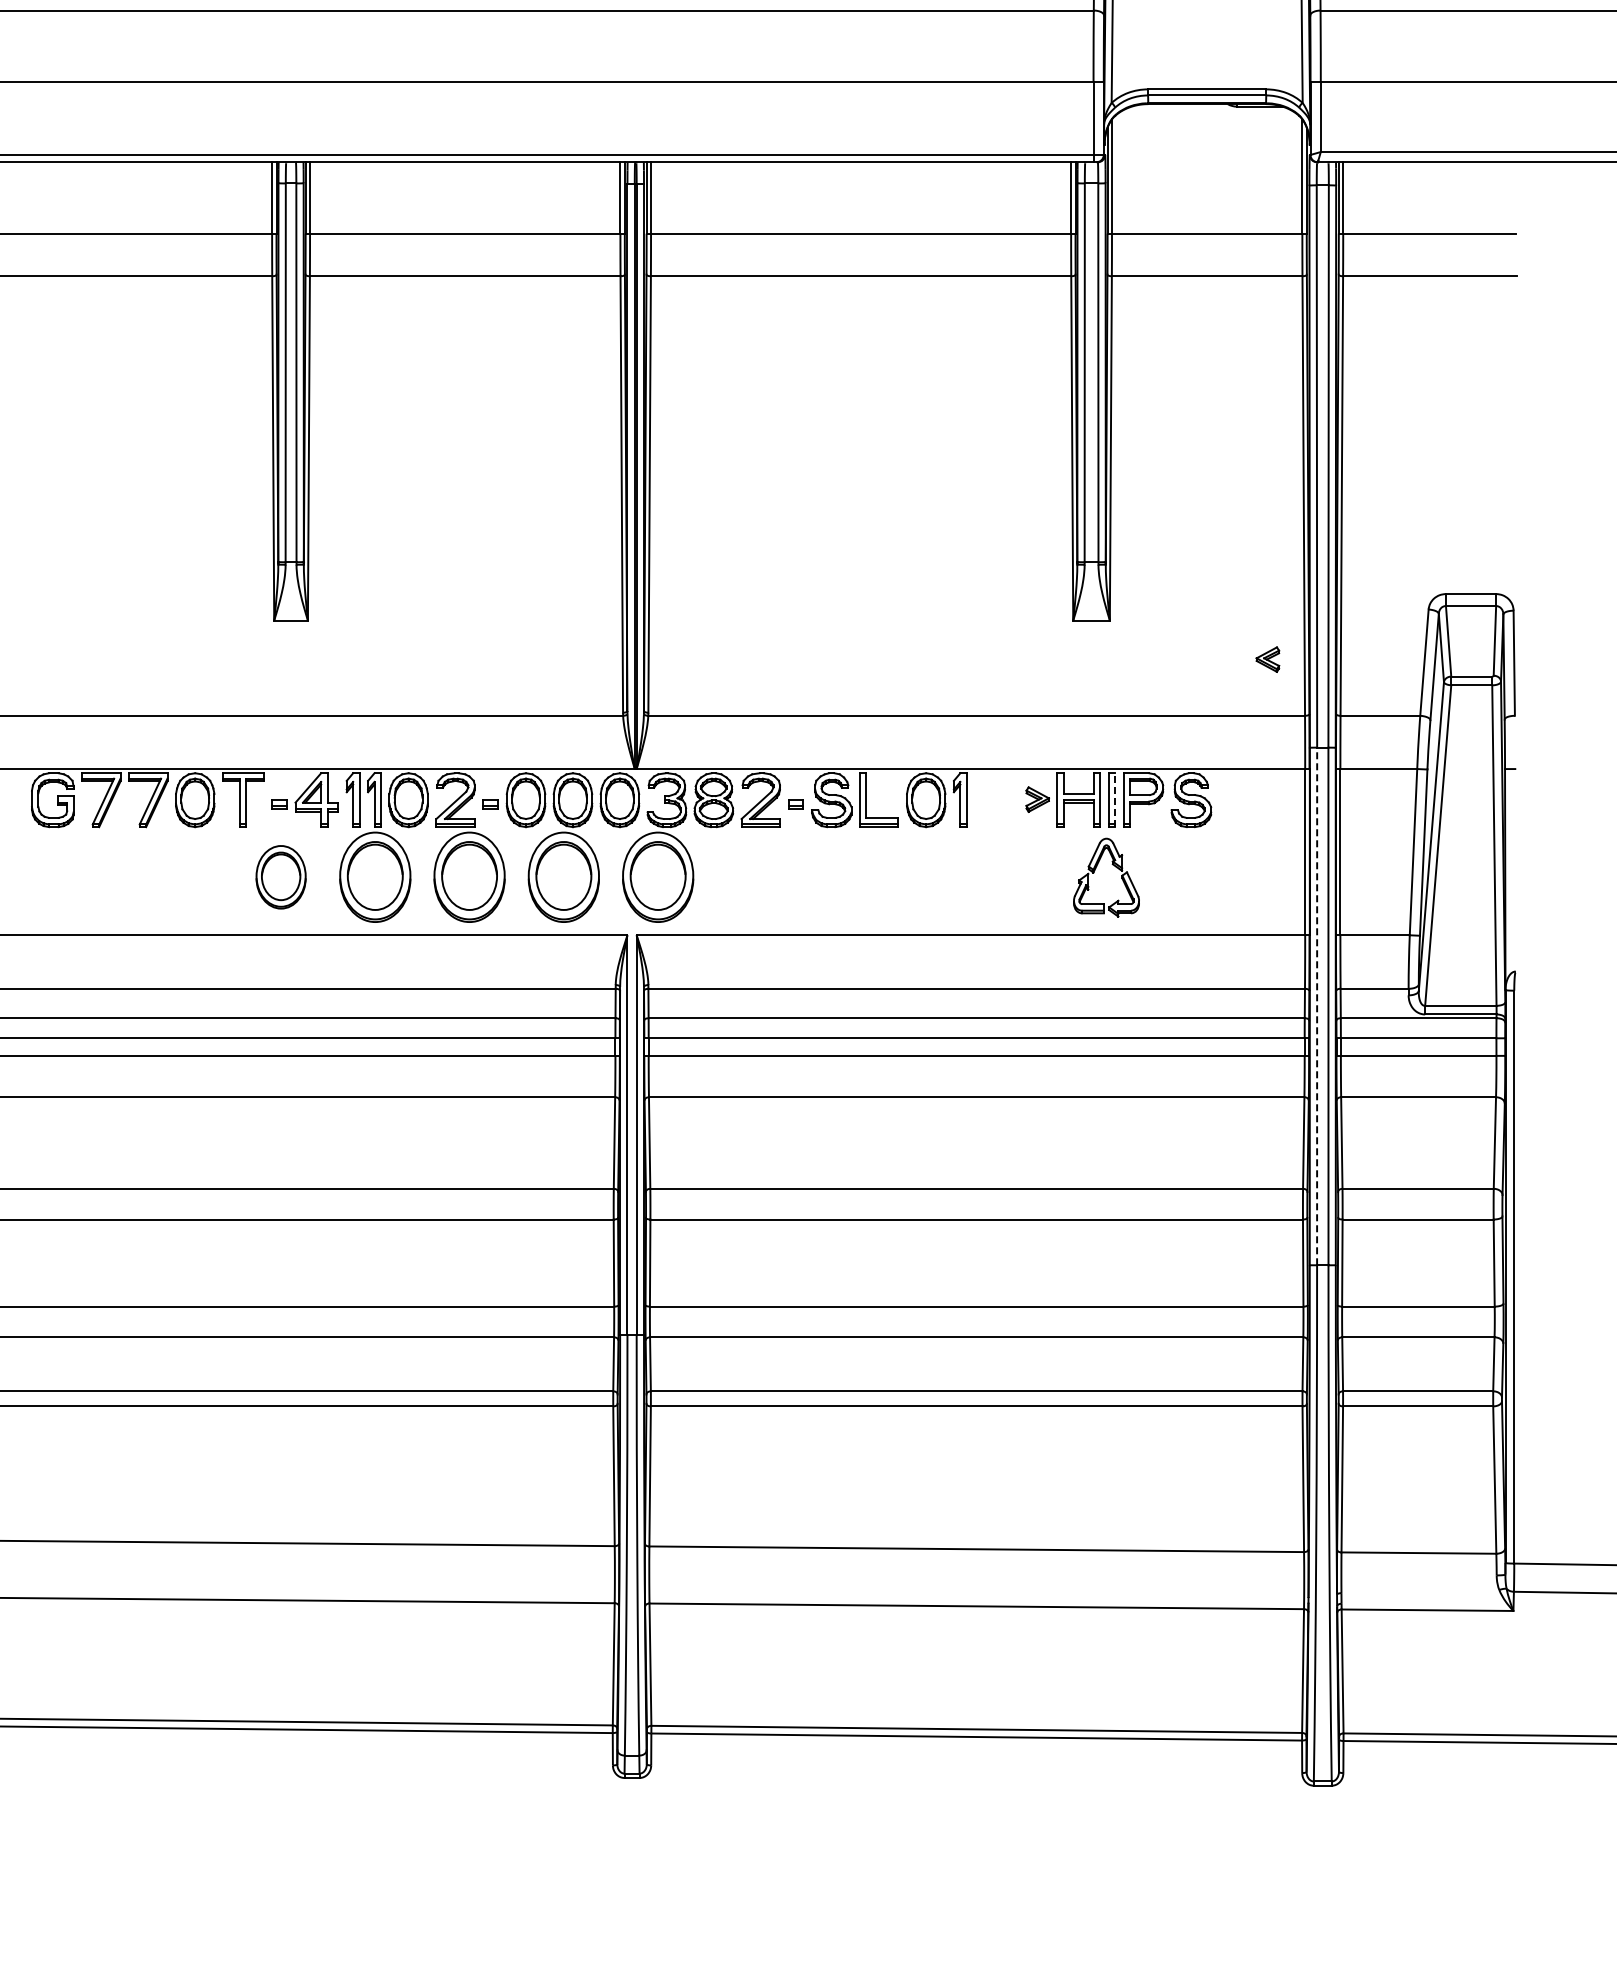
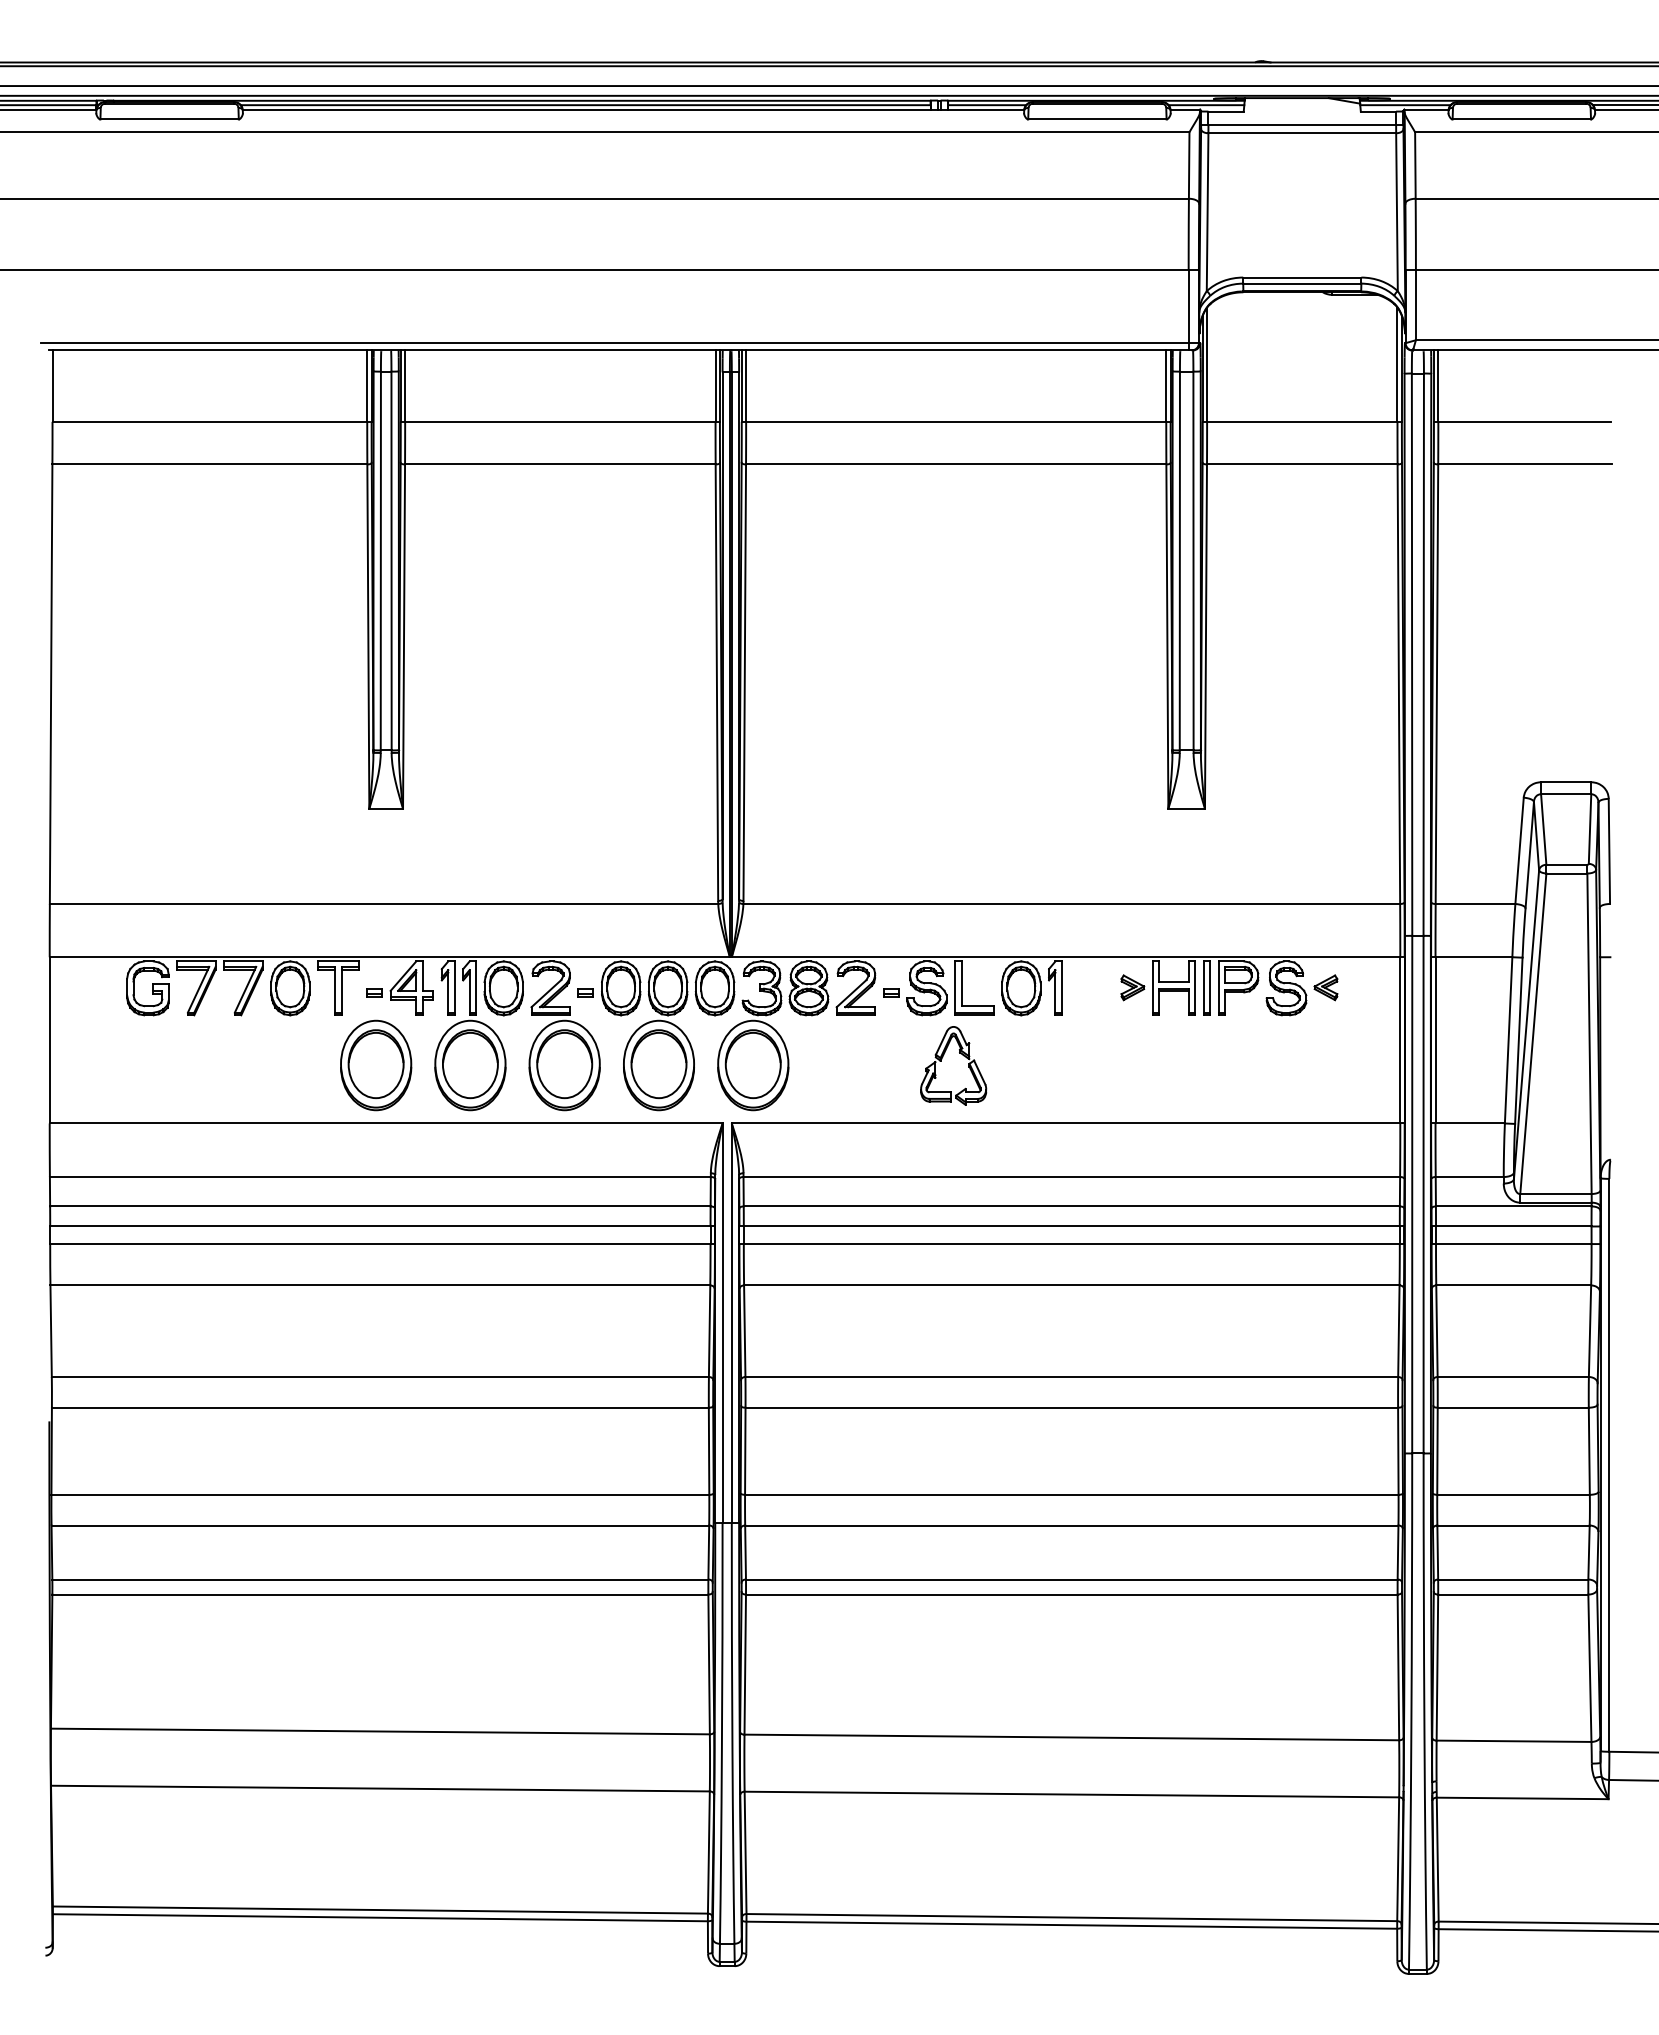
part: (1267, 659) -> (1325, 987), moved
line: (1115, 800) -> (1210, 988), dashed -> solid
part: (1095, 871) -> (942, 1059), moved
part: (281, 877) -> (376, 1065), size x1.43
line: (1317, 1006) -> (1412, 1194), dashed -> solid

